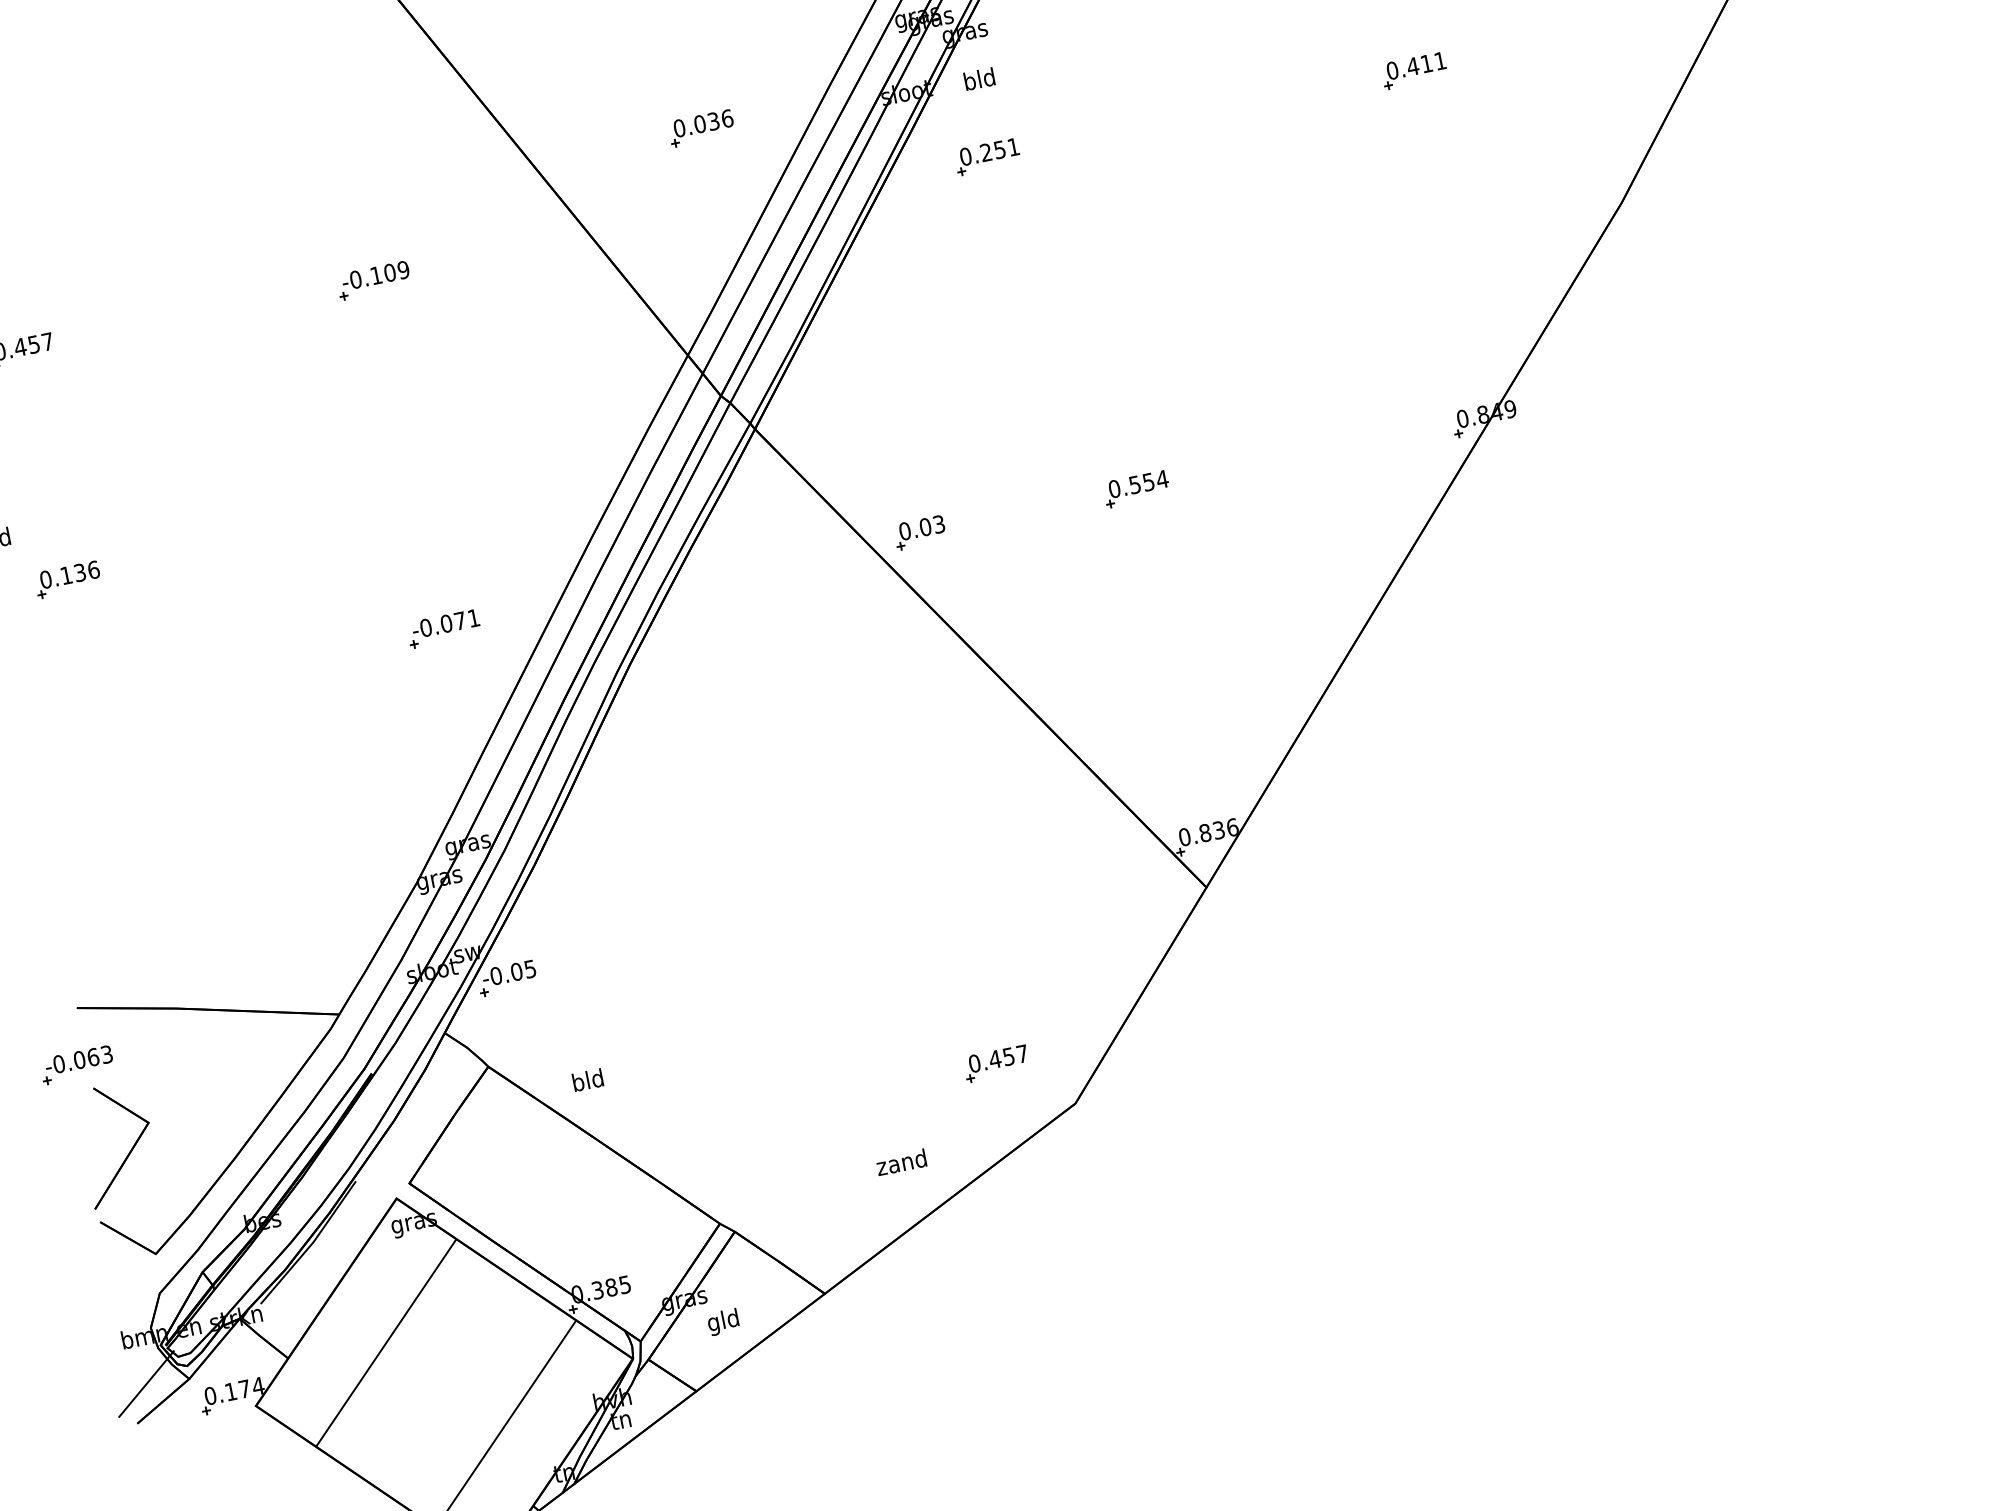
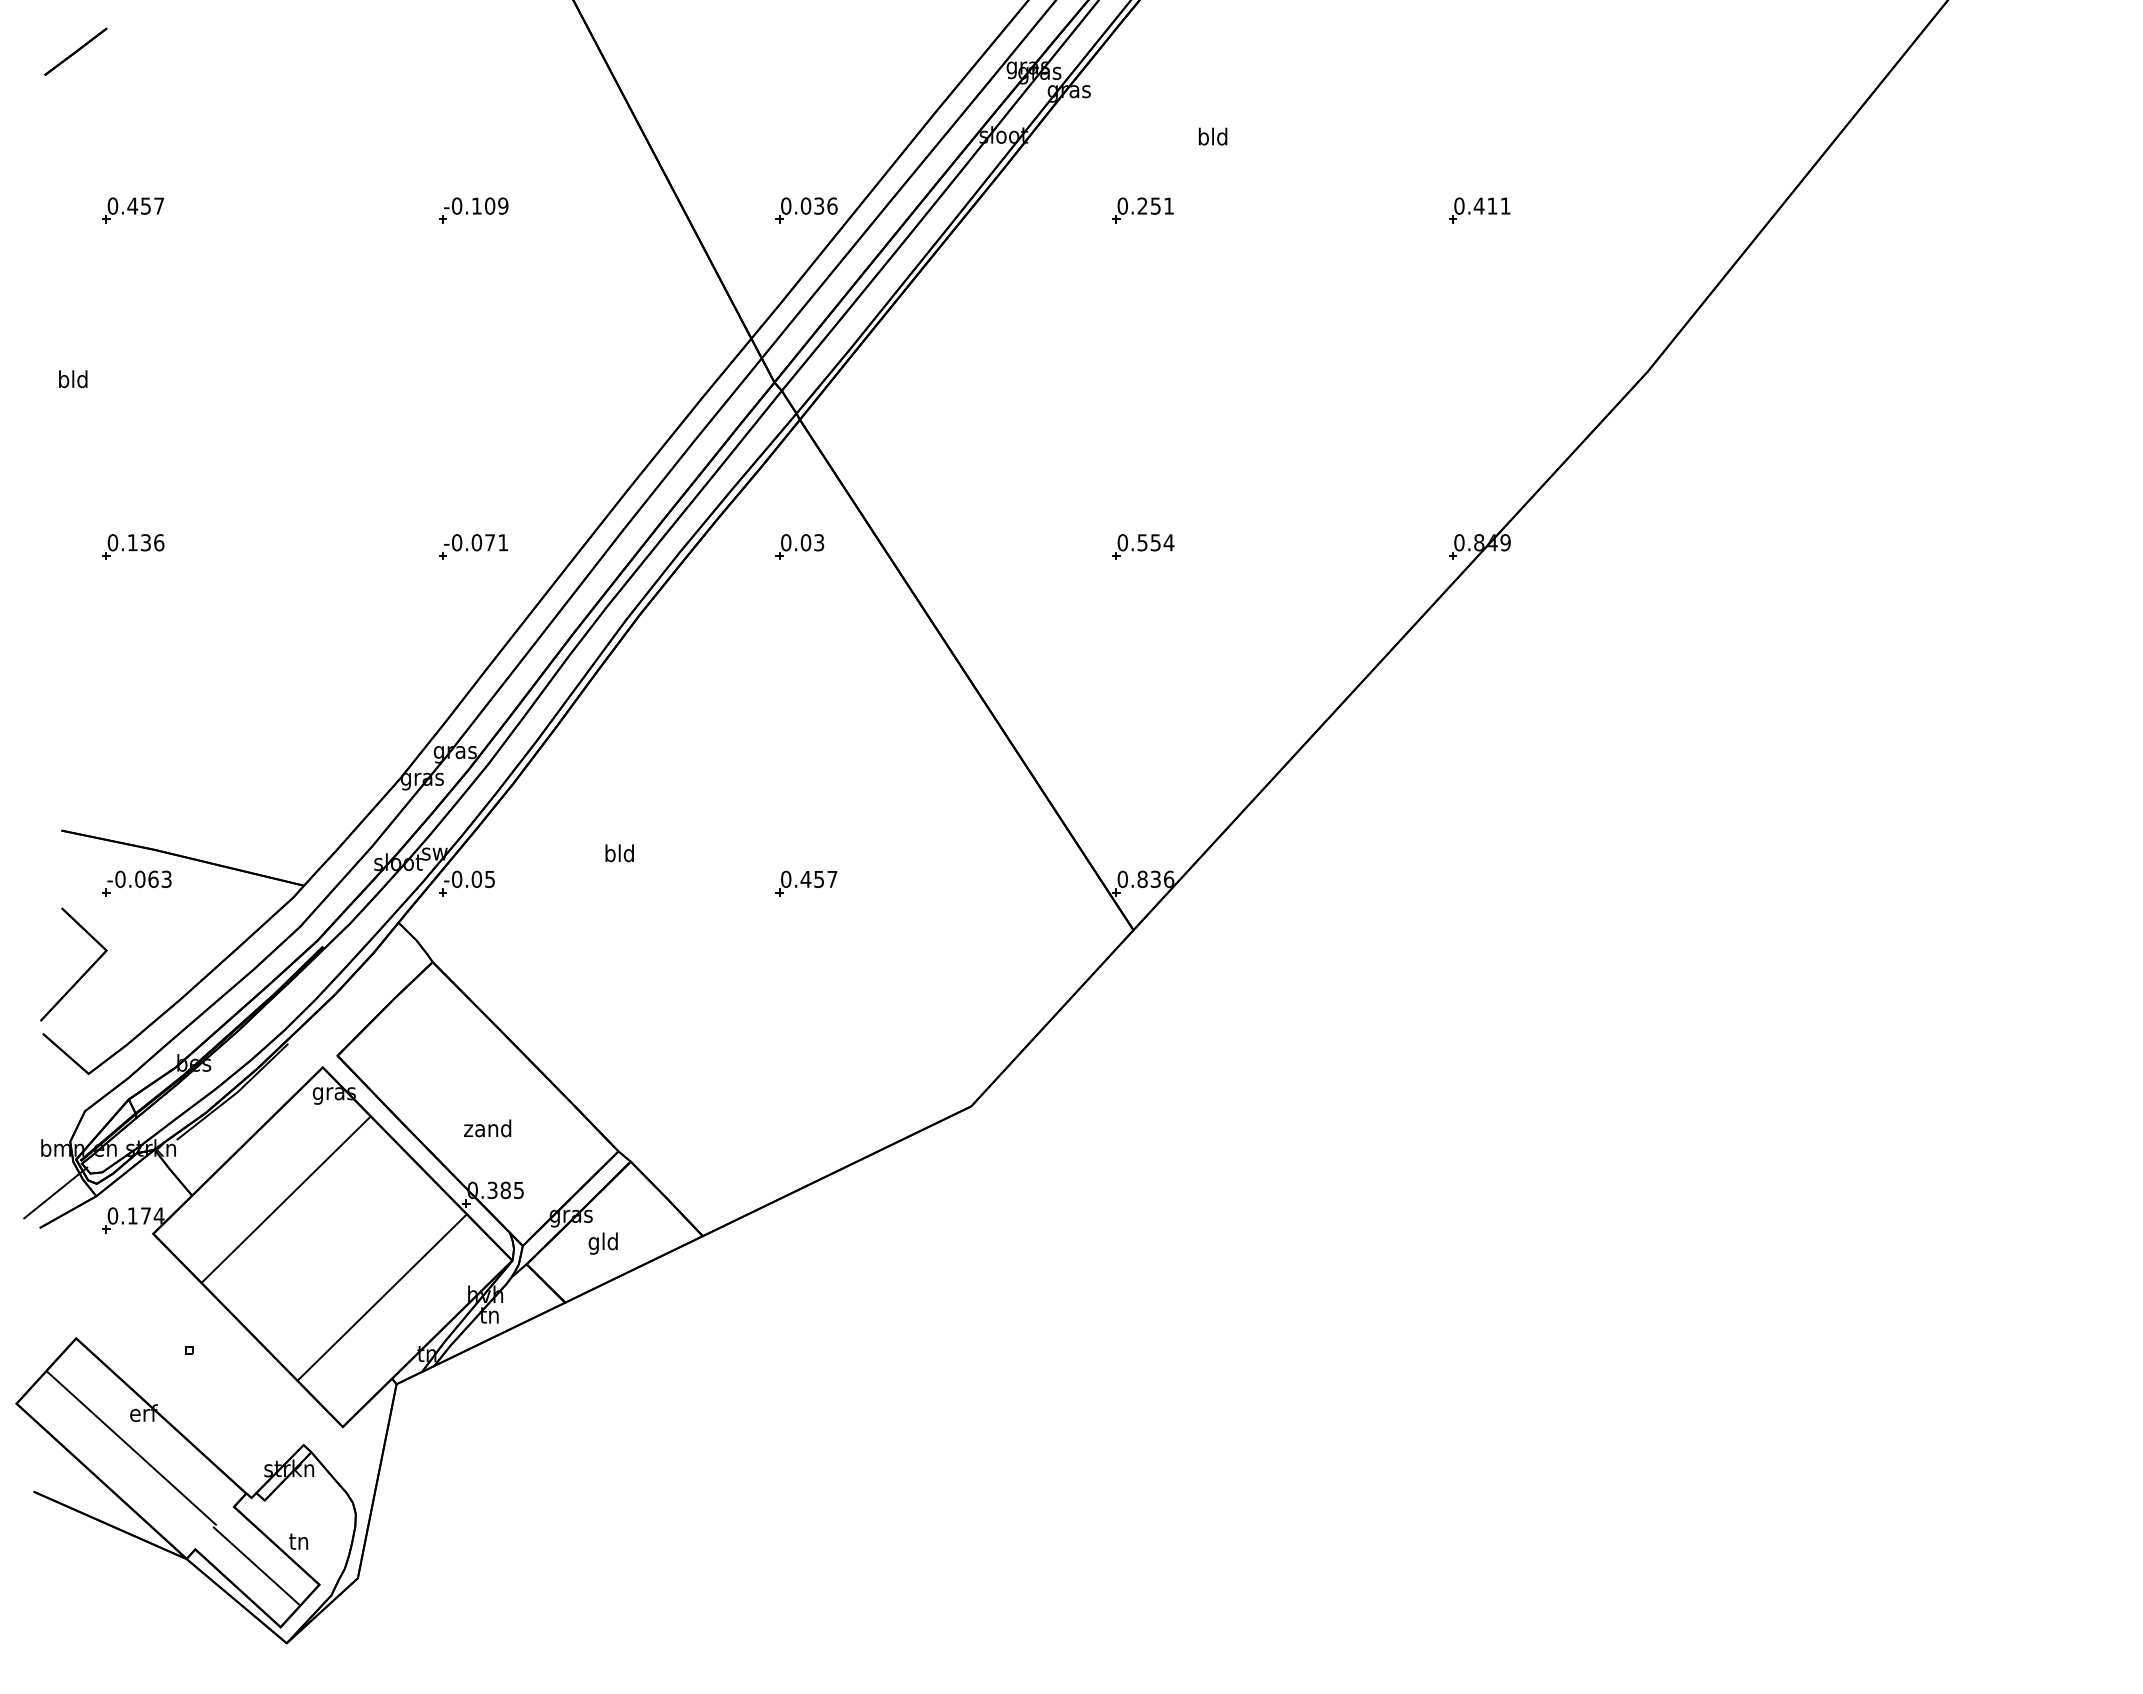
text: (979, 78) -> (1213, 136), moved
part: (701, 128) -> (806, 210), moved
part: (987, 157) -> (1142, 210), moved
part: (919, 532) -> (799, 546), moved
part: (67, 579) -> (133, 546), moved
part: (996, 1063) -> (806, 883), moved
part: (76, 1065) -> (136, 883), moved
text: (587, 1080) -> (619, 853), moved
text: (901, 1162) -> (487, 1128), moved

